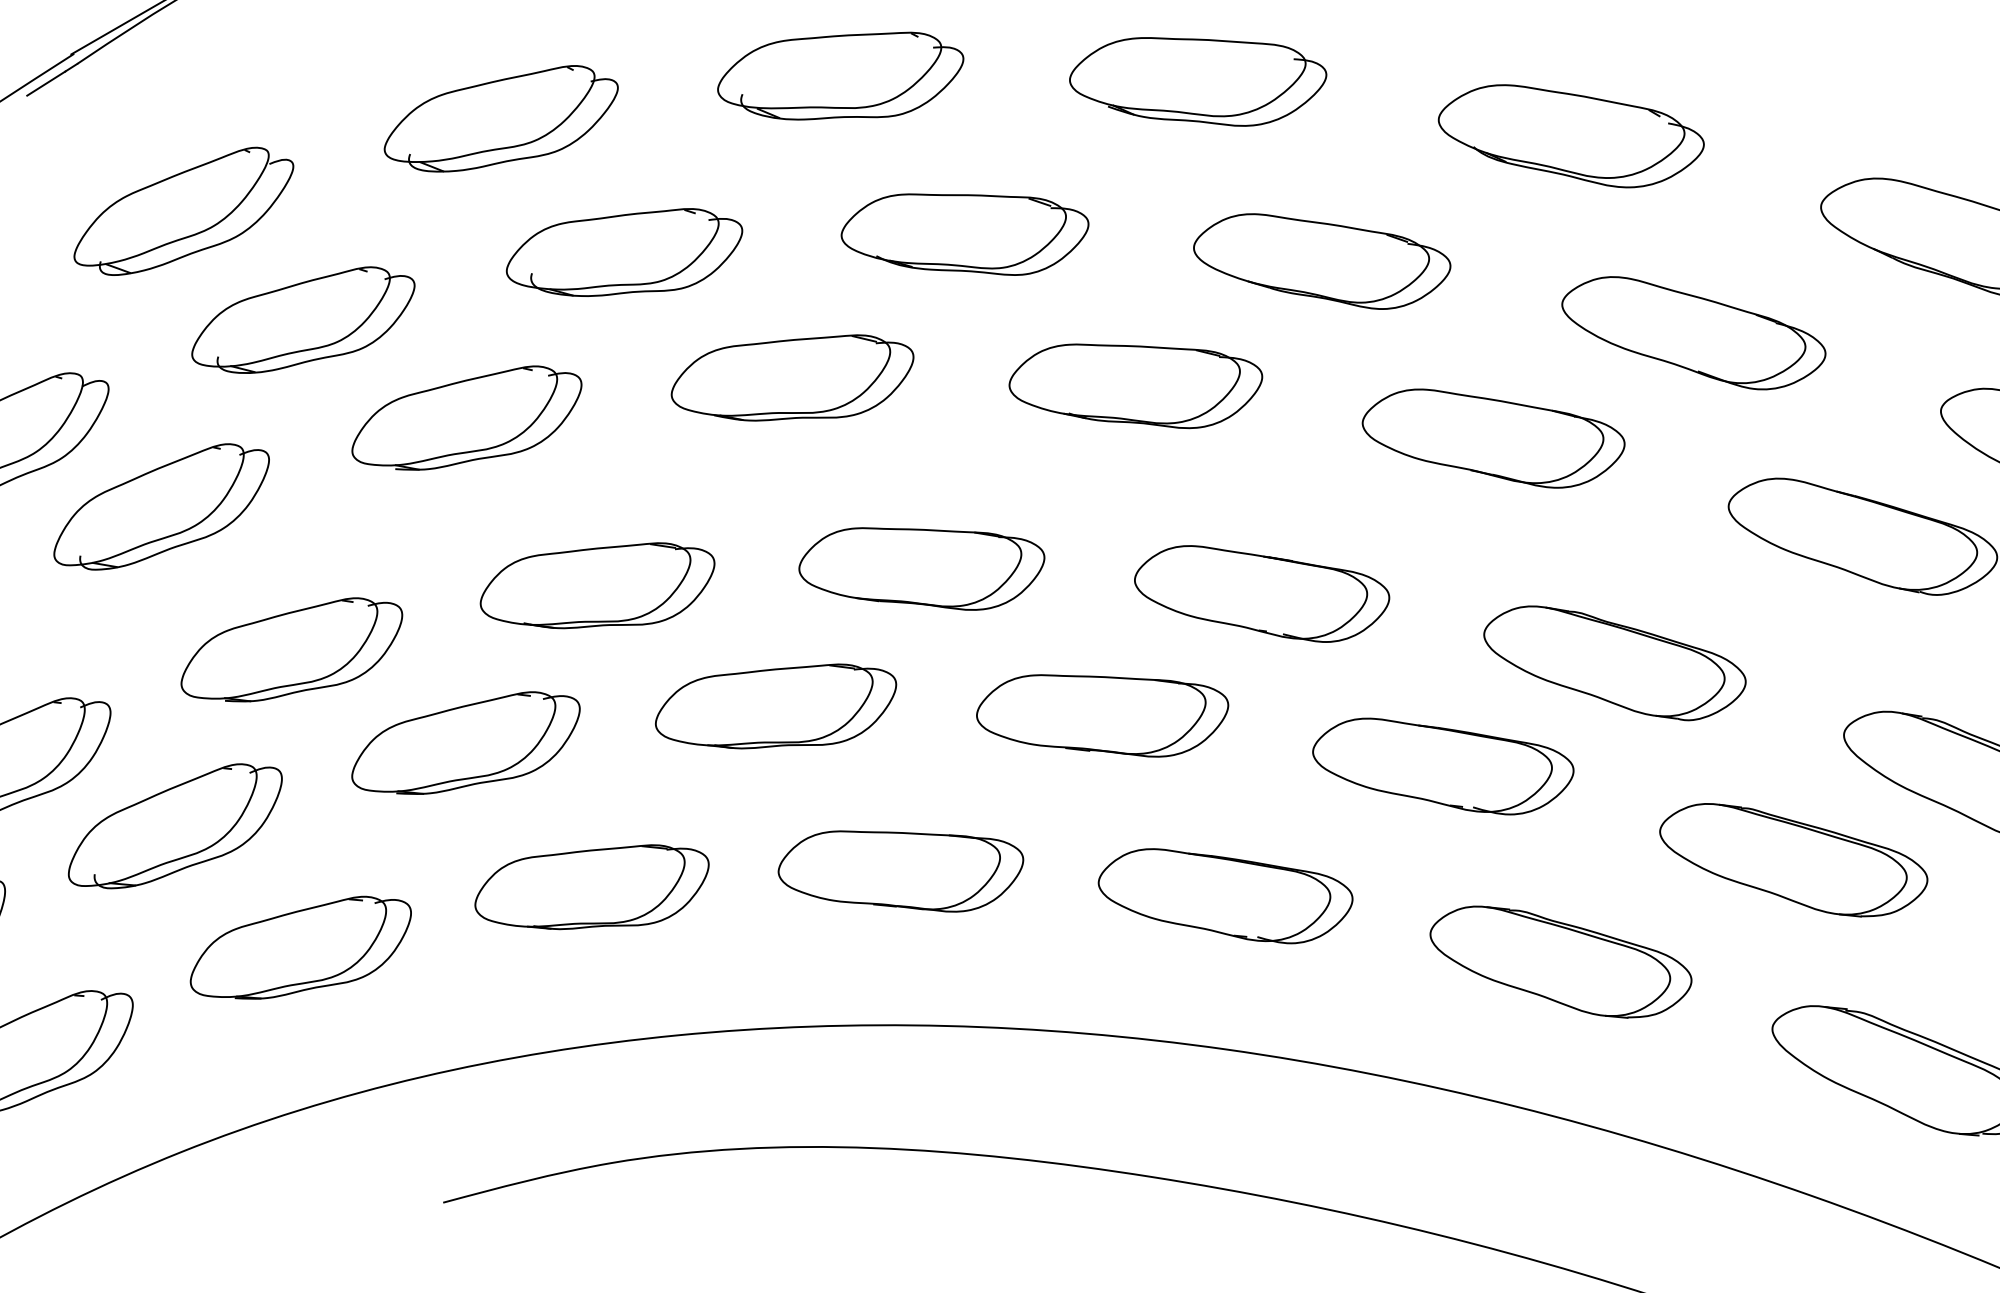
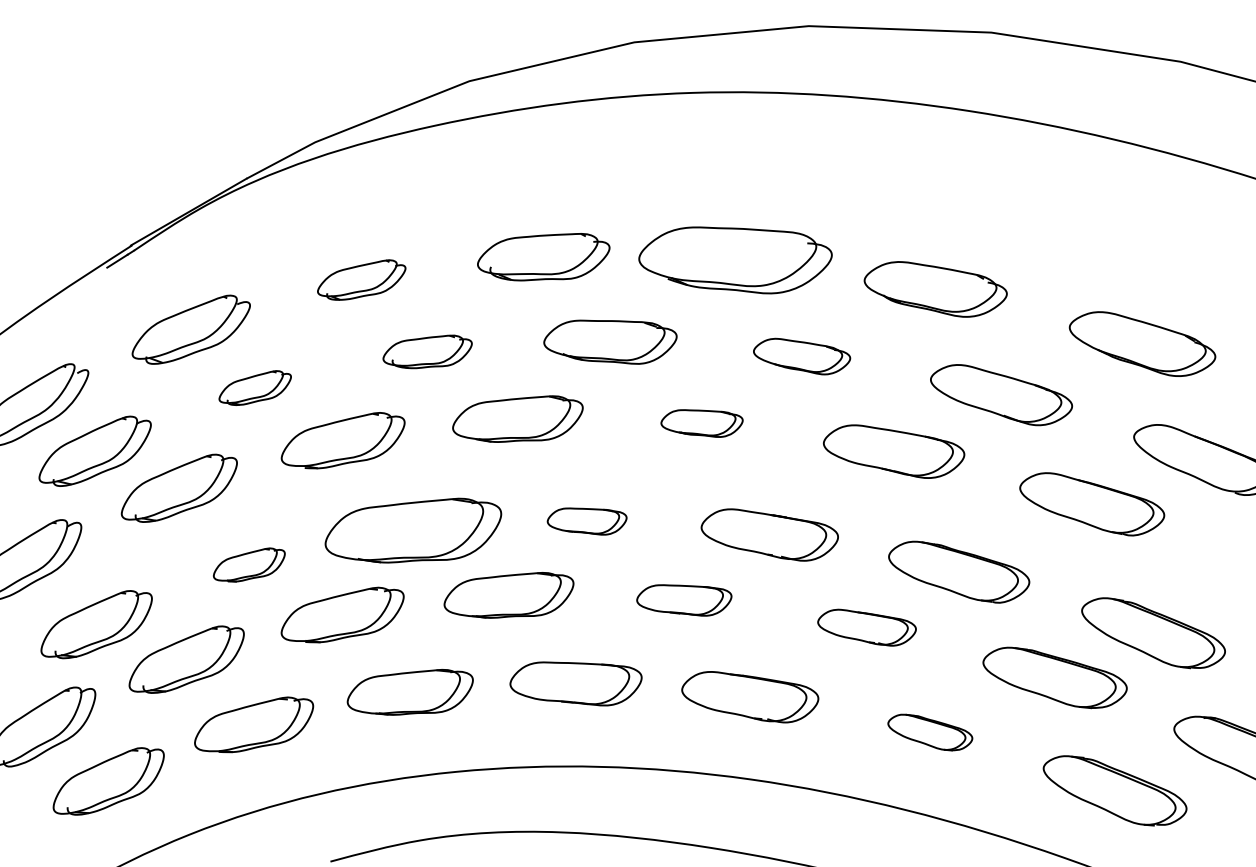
part: (1198, 80) -> (735, 259), size x1.4
part: (501, 117) -> (361, 279), size x0.7
part: (624, 251) -> (427, 351), size x0.7
part: (1321, 261) -> (801, 356), size x0.7
part: (301, 319) -> (254, 387), size x0.6
part: (1134, 386) -> (701, 423), size x0.6
part: (920, 568) -> (586, 521), size x0.6
part: (596, 585) -> (412, 530), size x1.4
part: (292, 648) -> (249, 564), size x0.6
part: (1103, 715) -> (684, 600), size x0.7
part: (1442, 766) -> (866, 627), size x0.7
part: (1561, 961) -> (930, 732), size x0.6

